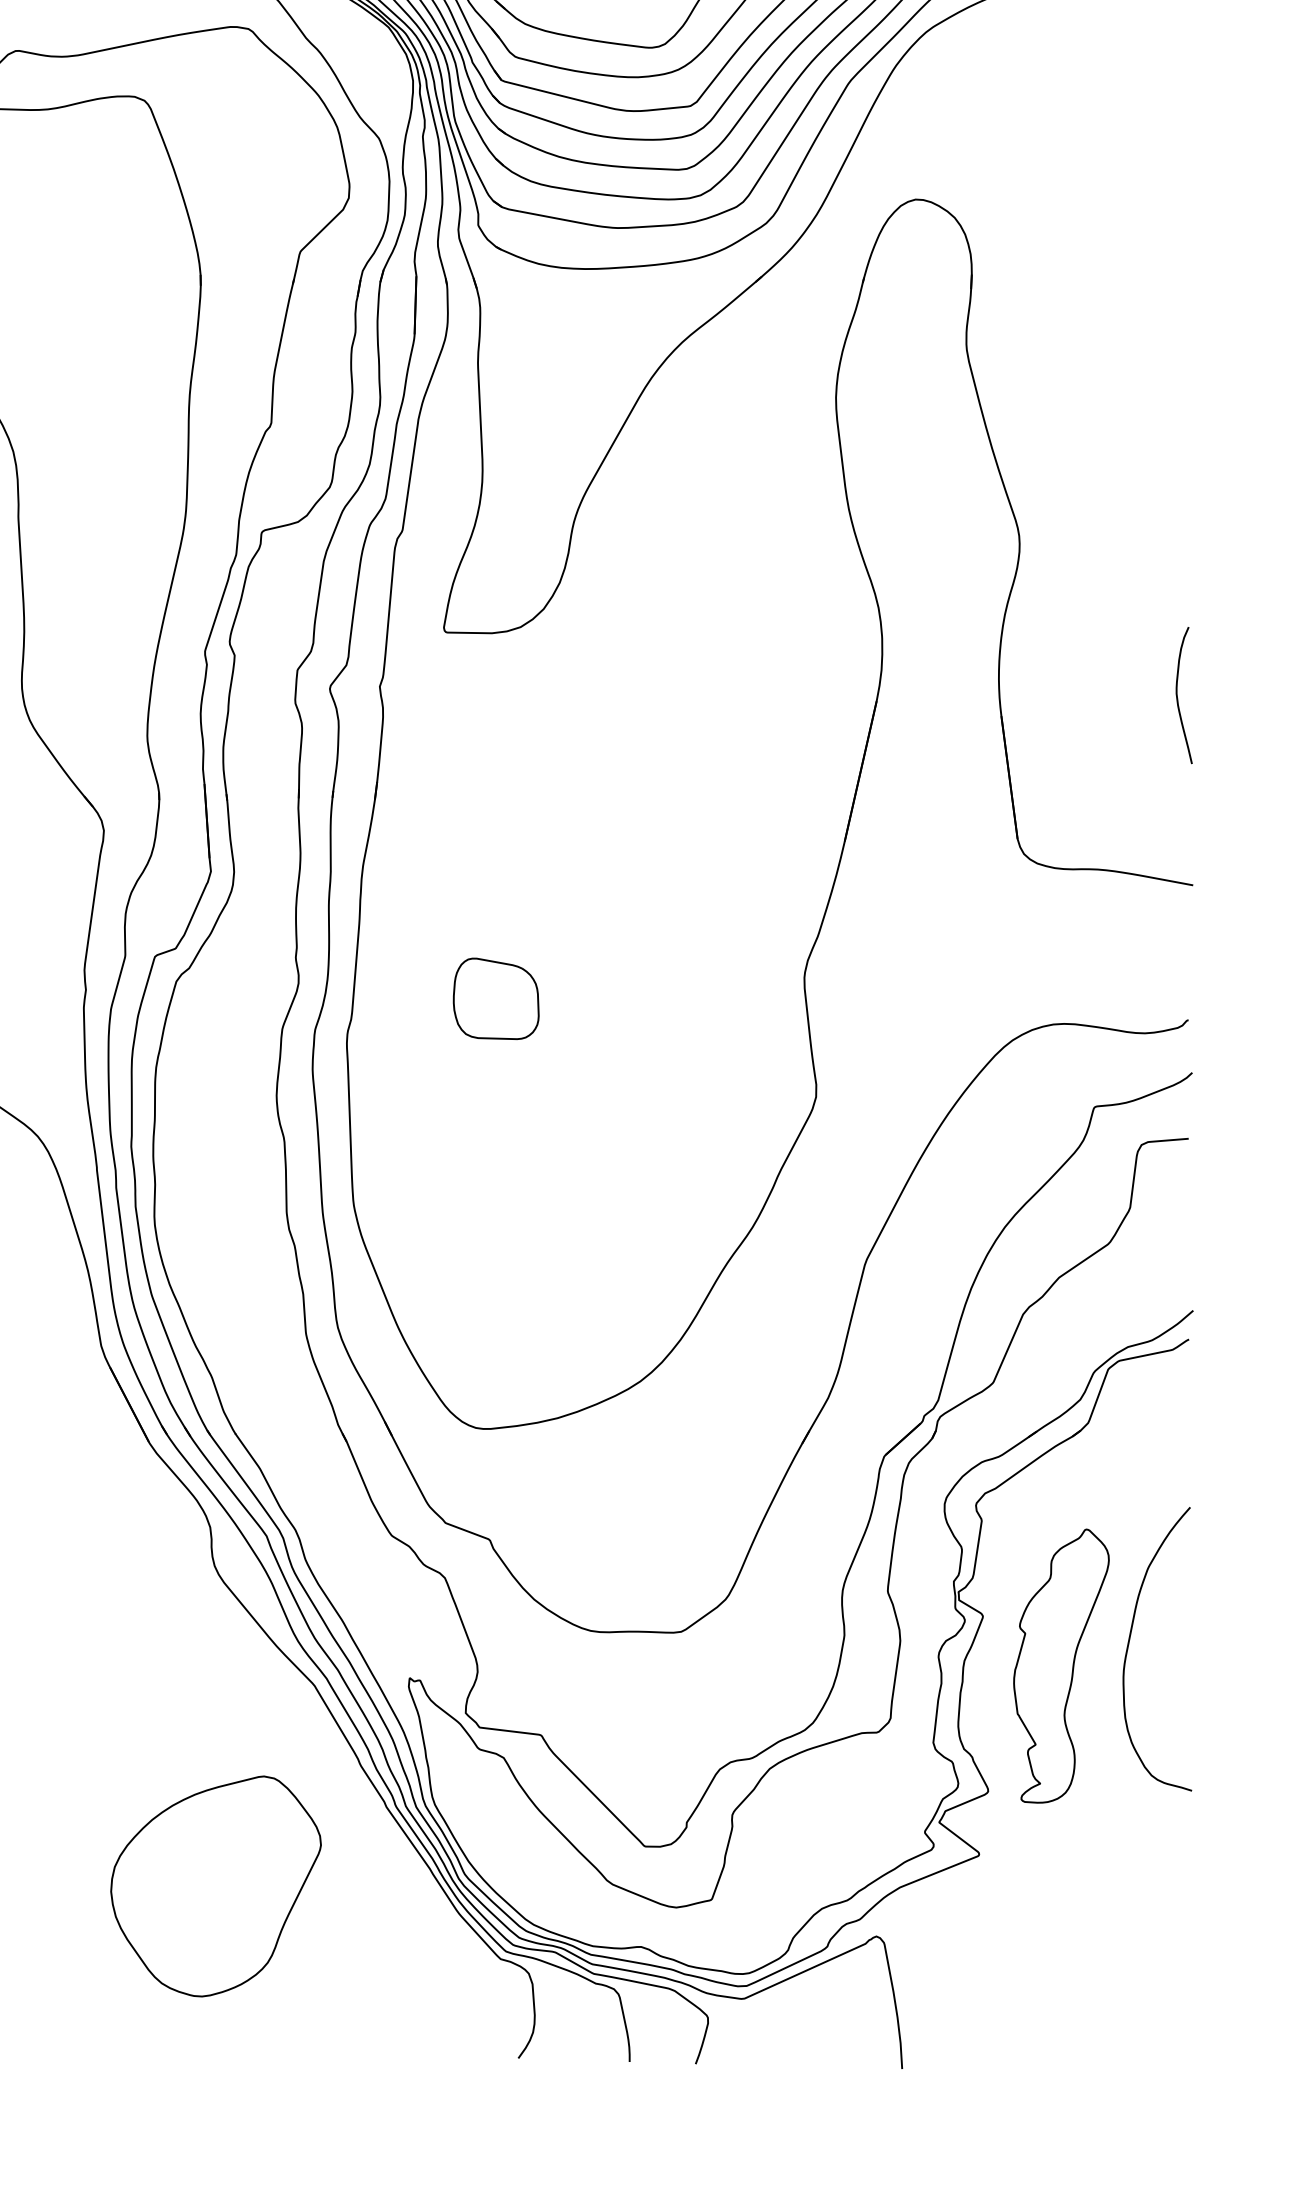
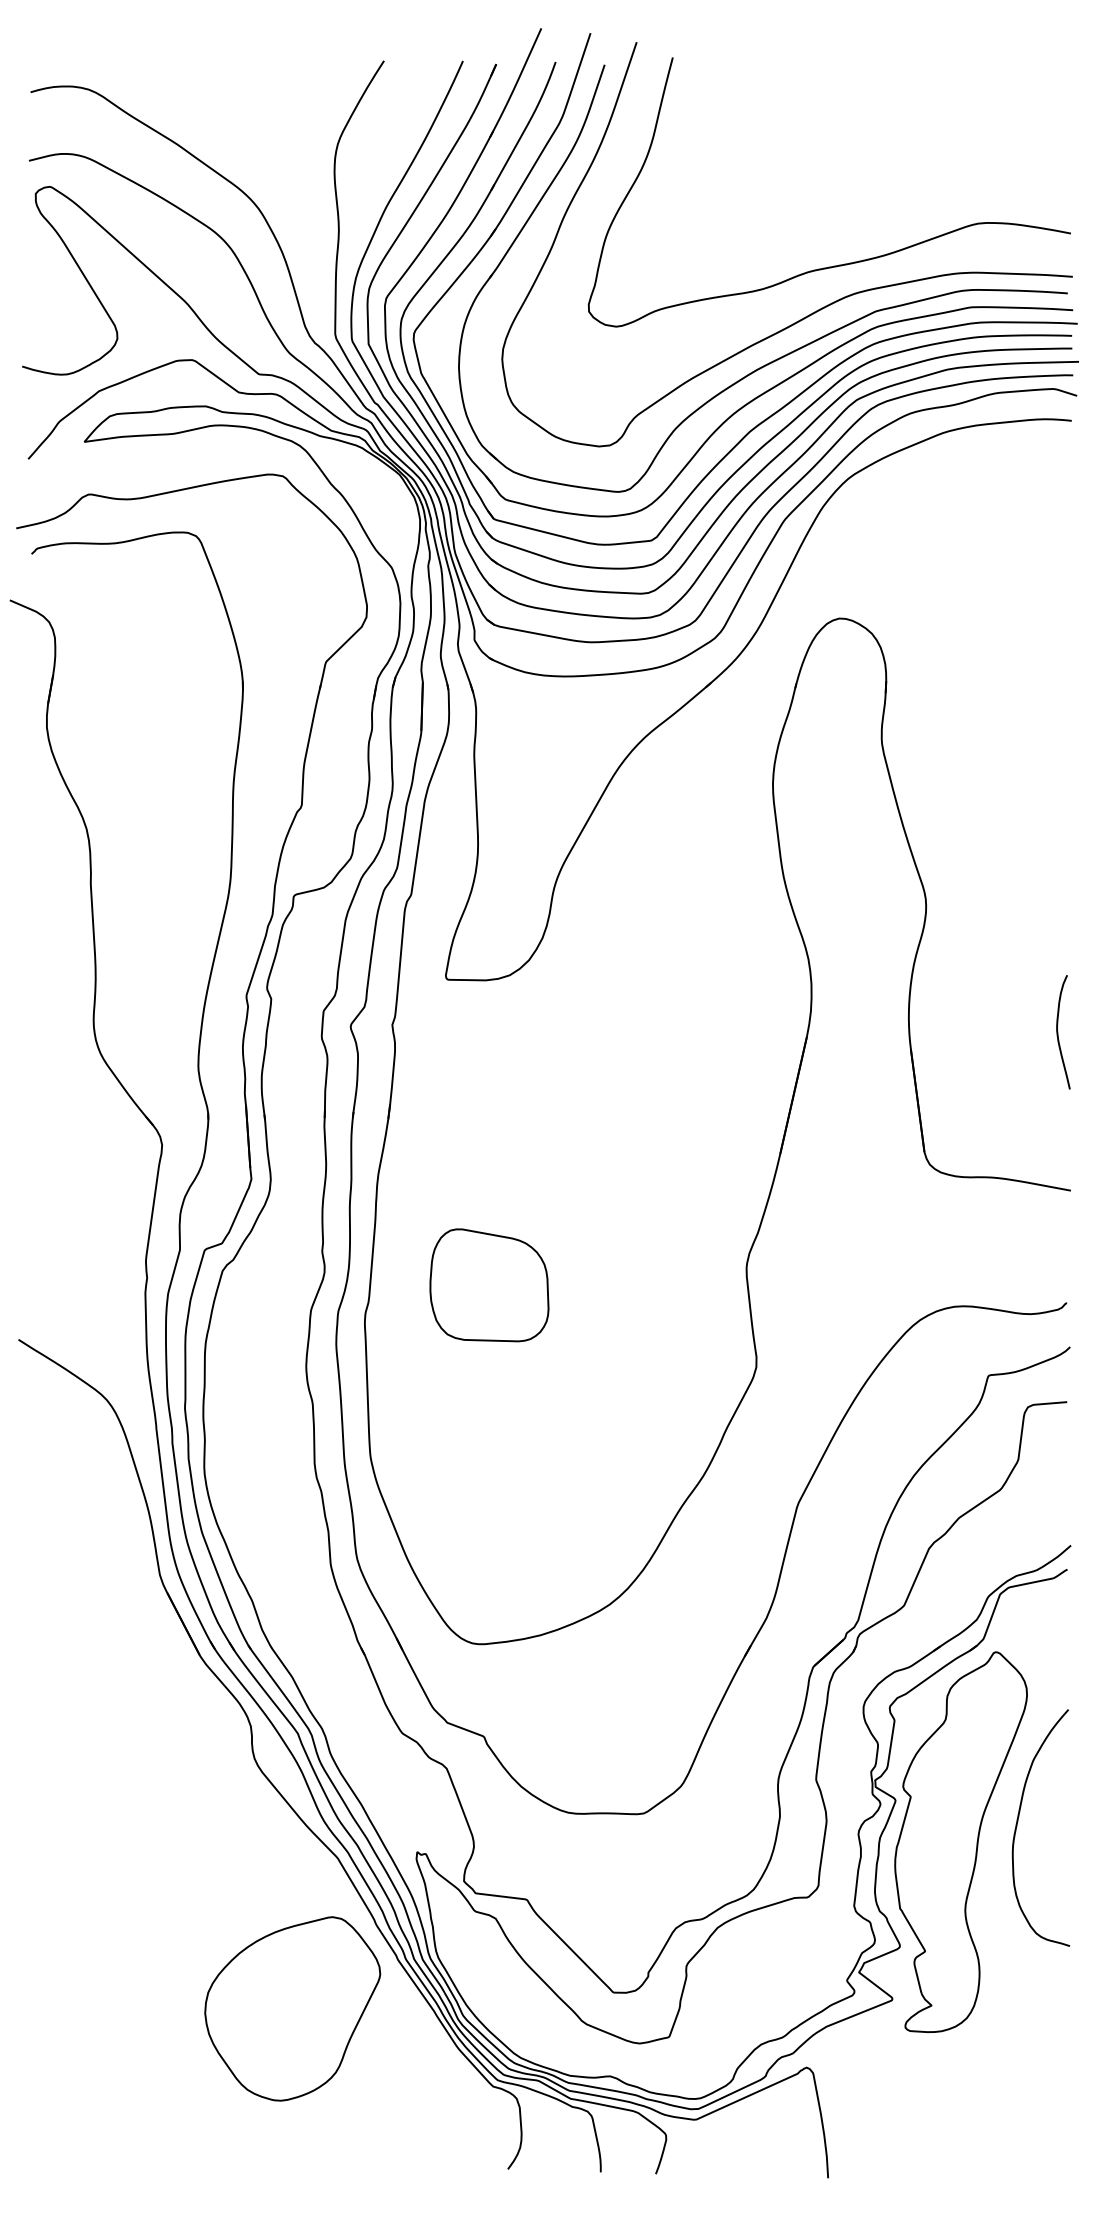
part: (496, 998) -> (489, 1285), size x1.67
part: (1060, 1665) -> (960, 1841), size x1.67
part: (215, 1885) -> (292, 2008), moved

